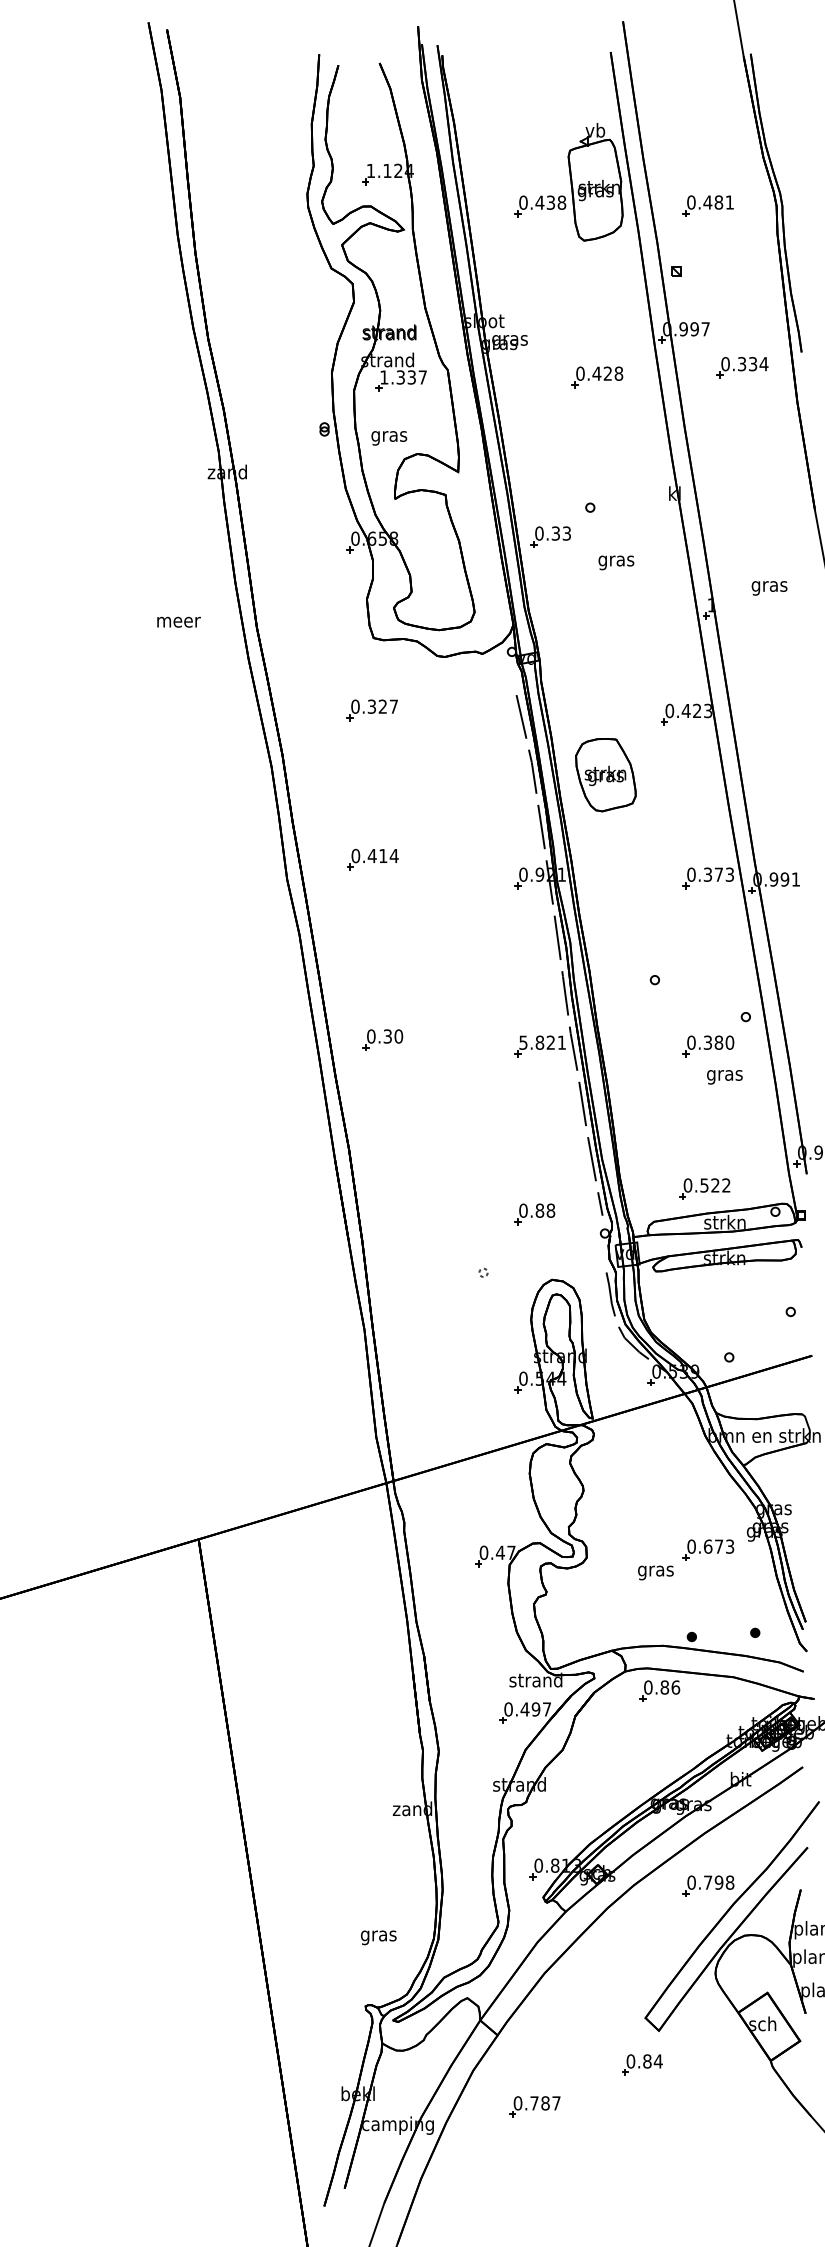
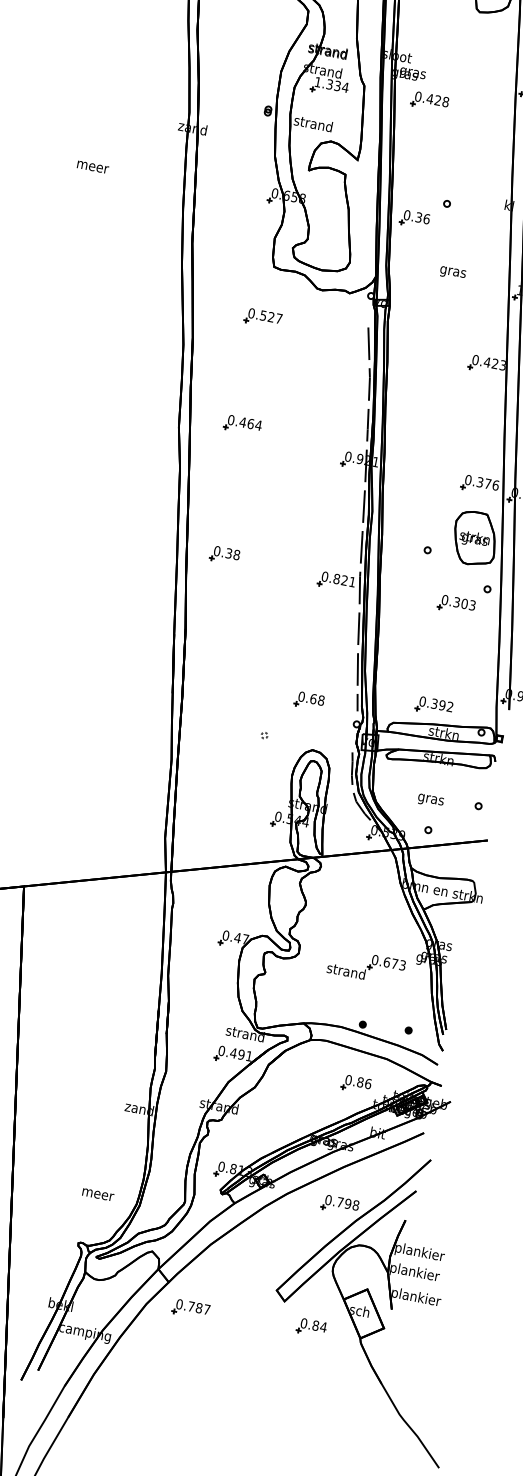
text: (422, 377) -> (345, 87), 1.337 -> 1.334
part: (597, 377) -> (429, 101), moved
text: (388, 436) -> (312, 124), gras -> strand
text: (566, 533) -> (426, 218), 0.33 -> 0.36
text: (616, 562) -> (453, 273), moved
text: (178, 621) -> (92, 166), moved
text: (371, 705) -> (263, 314), 0.327 -> 0.527
part: (605, 775) -> (474, 538), moved
text: (383, 855) -> (251, 423), 0.414 -> 0.464
text: (729, 874) -> (495, 485), 0.373 -> 0.376
text: (398, 1036) -> (236, 554), 0.30 -> 0.38
text: (523, 1042) -> (325, 576), 5.821 -> 0.821
text: (724, 1042) -> (468, 604), 0.380 -> 0.303
text: (724, 1077) -> (430, 800), moved
text: (709, 1185) -> (438, 704), 0.522 -> 0.392
text: (539, 1210) -> (313, 698), 0.88 -> 0.68
text: (655, 1570) -> (346, 972), gras -> strand
part: (659, 1690) -> (356, 1083), moved
text: (546, 1709) -> (248, 1056), 0.497 -> 0.491
text: (379, 1937) -> (97, 1195), gras -> meer
part: (642, 2064) -> (311, 1327), moved
part: (534, 2106) -> (190, 1308), moved

